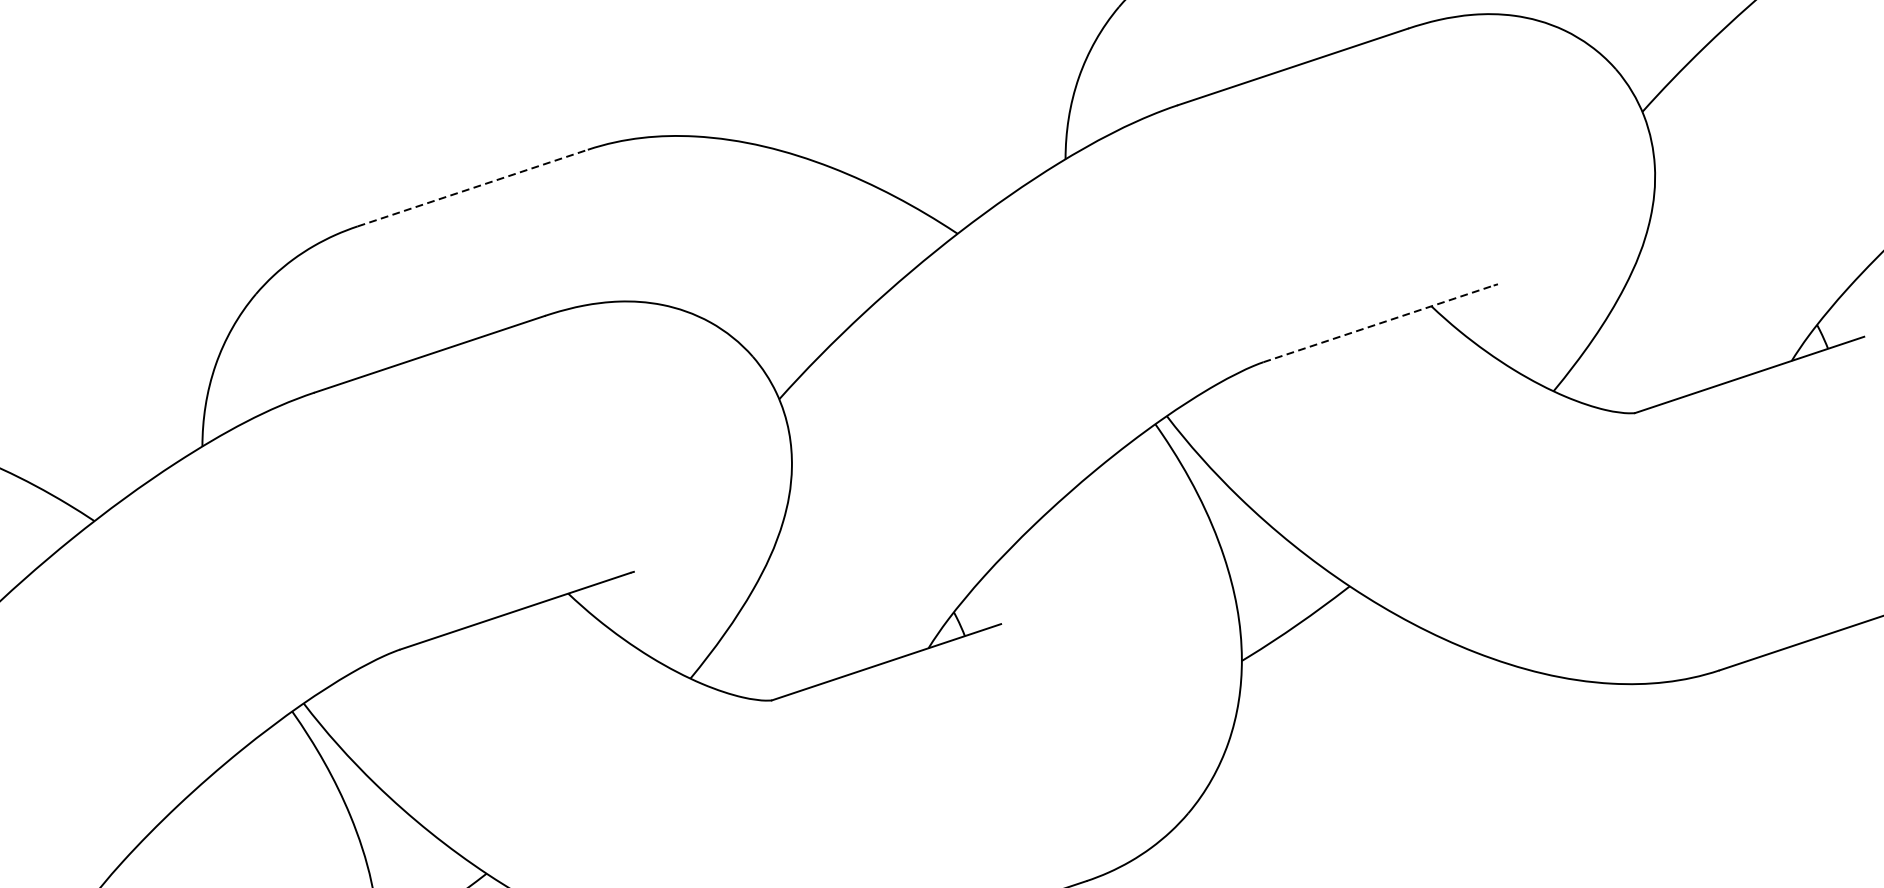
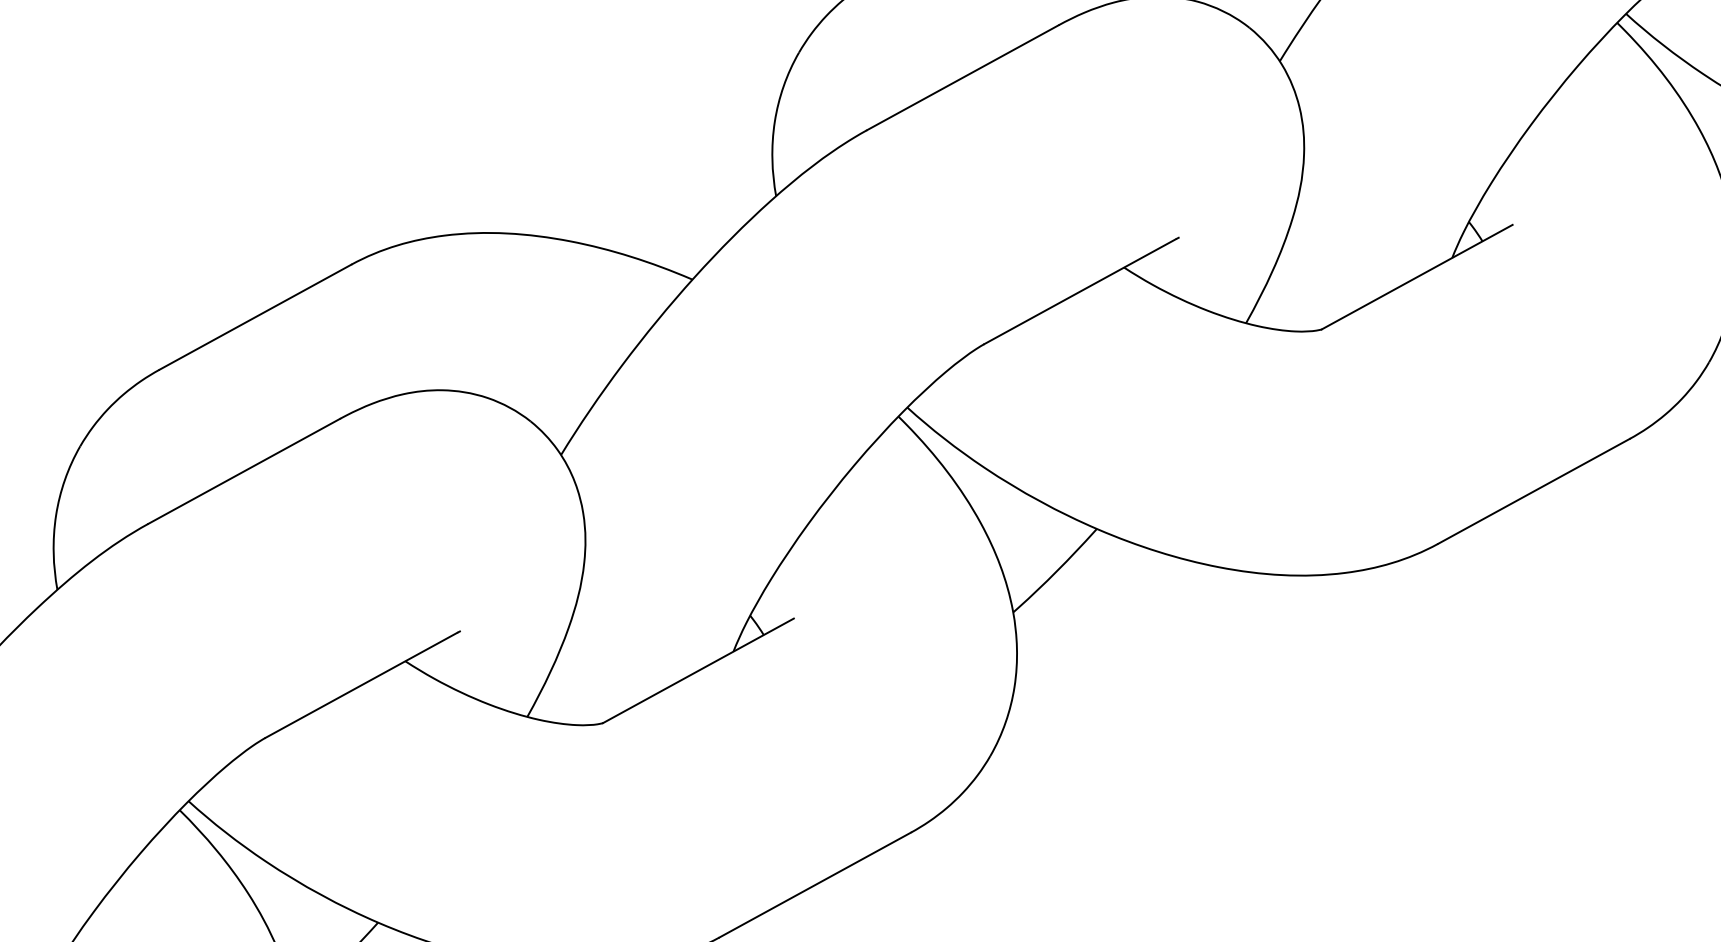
line: (472, 188) -> (255, 317), dashed -> solid
line: (1379, 323) -> (1080, 291), dashed -> solid

